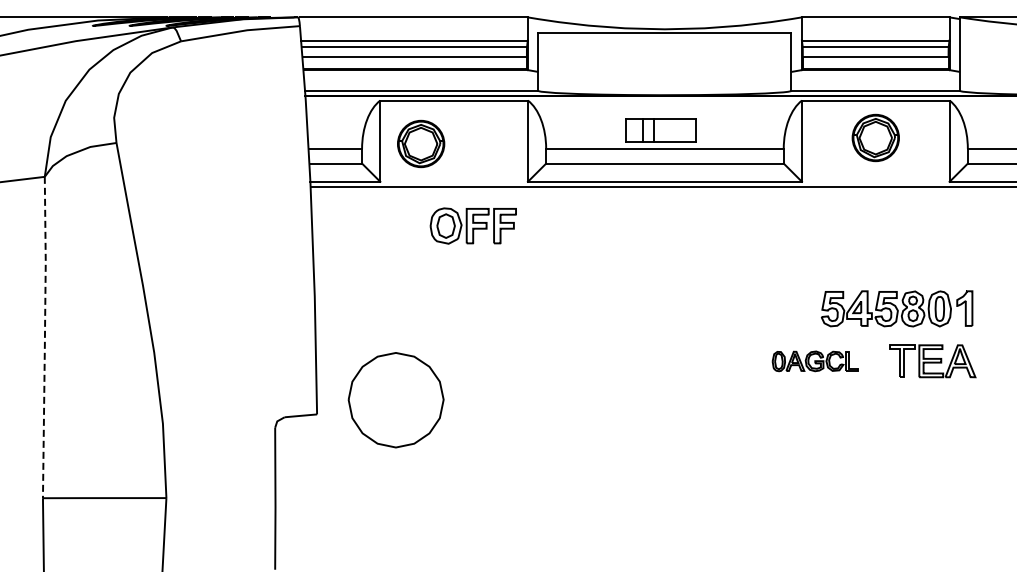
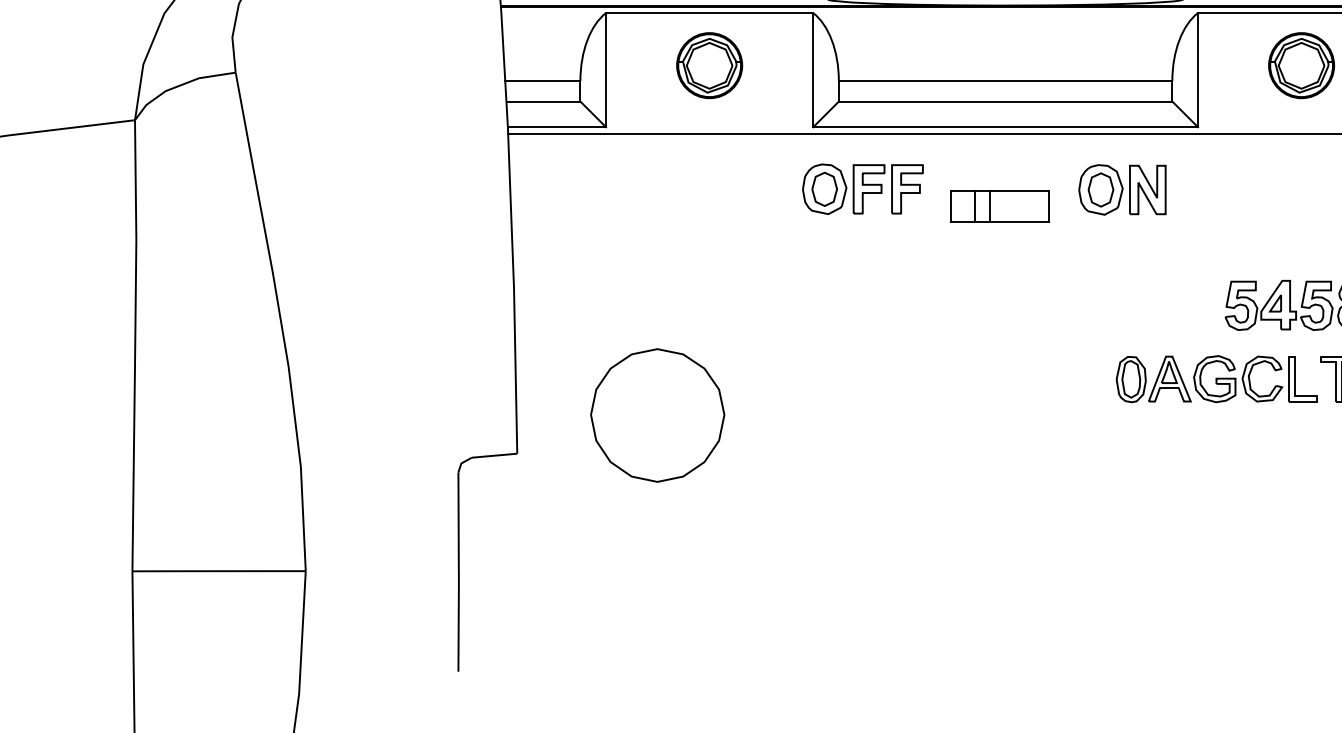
part: (660, 130) -> (999, 206), moved
part: (421, 143) -> (710, 64), moved
part: (472, 225) -> (861, 188), moved
part: (747, 226) -> (1121, 189), added
line: (44, 337) -> (134, 345), dashed -> solid
part: (815, 361) -> (1216, 379), size x1.67
part: (395, 400) -> (656, 415), moved

